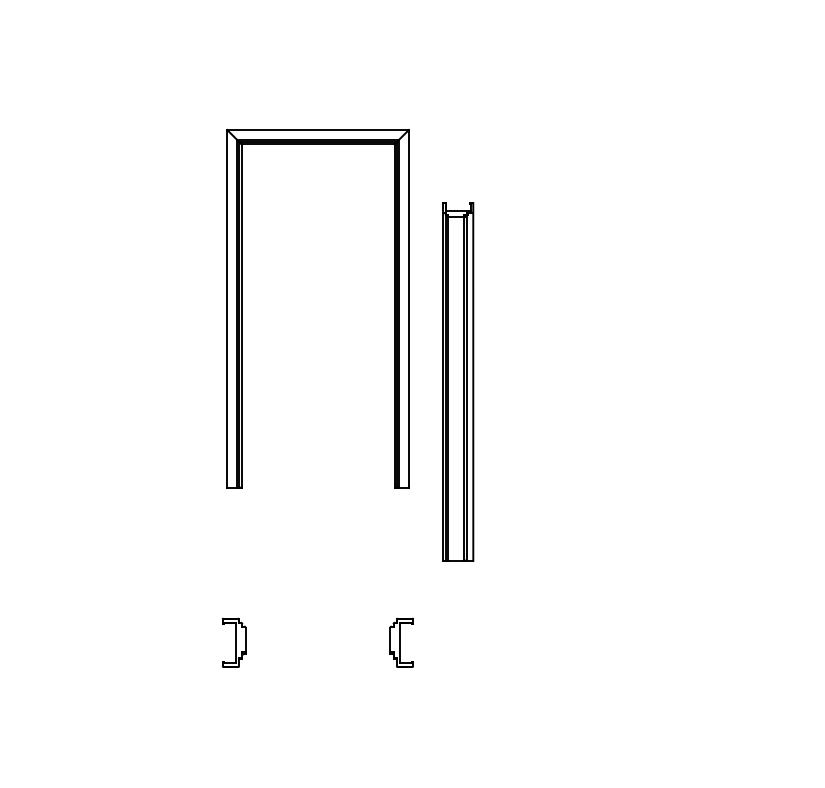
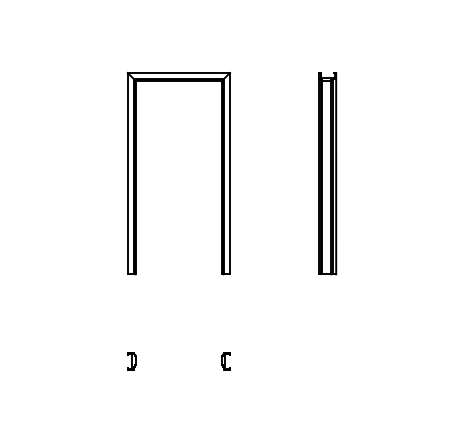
part: (457, 381) -> (327, 173), moved
part: (233, 642) -> (131, 361), size x0.62
part: (400, 642) -> (225, 361), size x0.62

